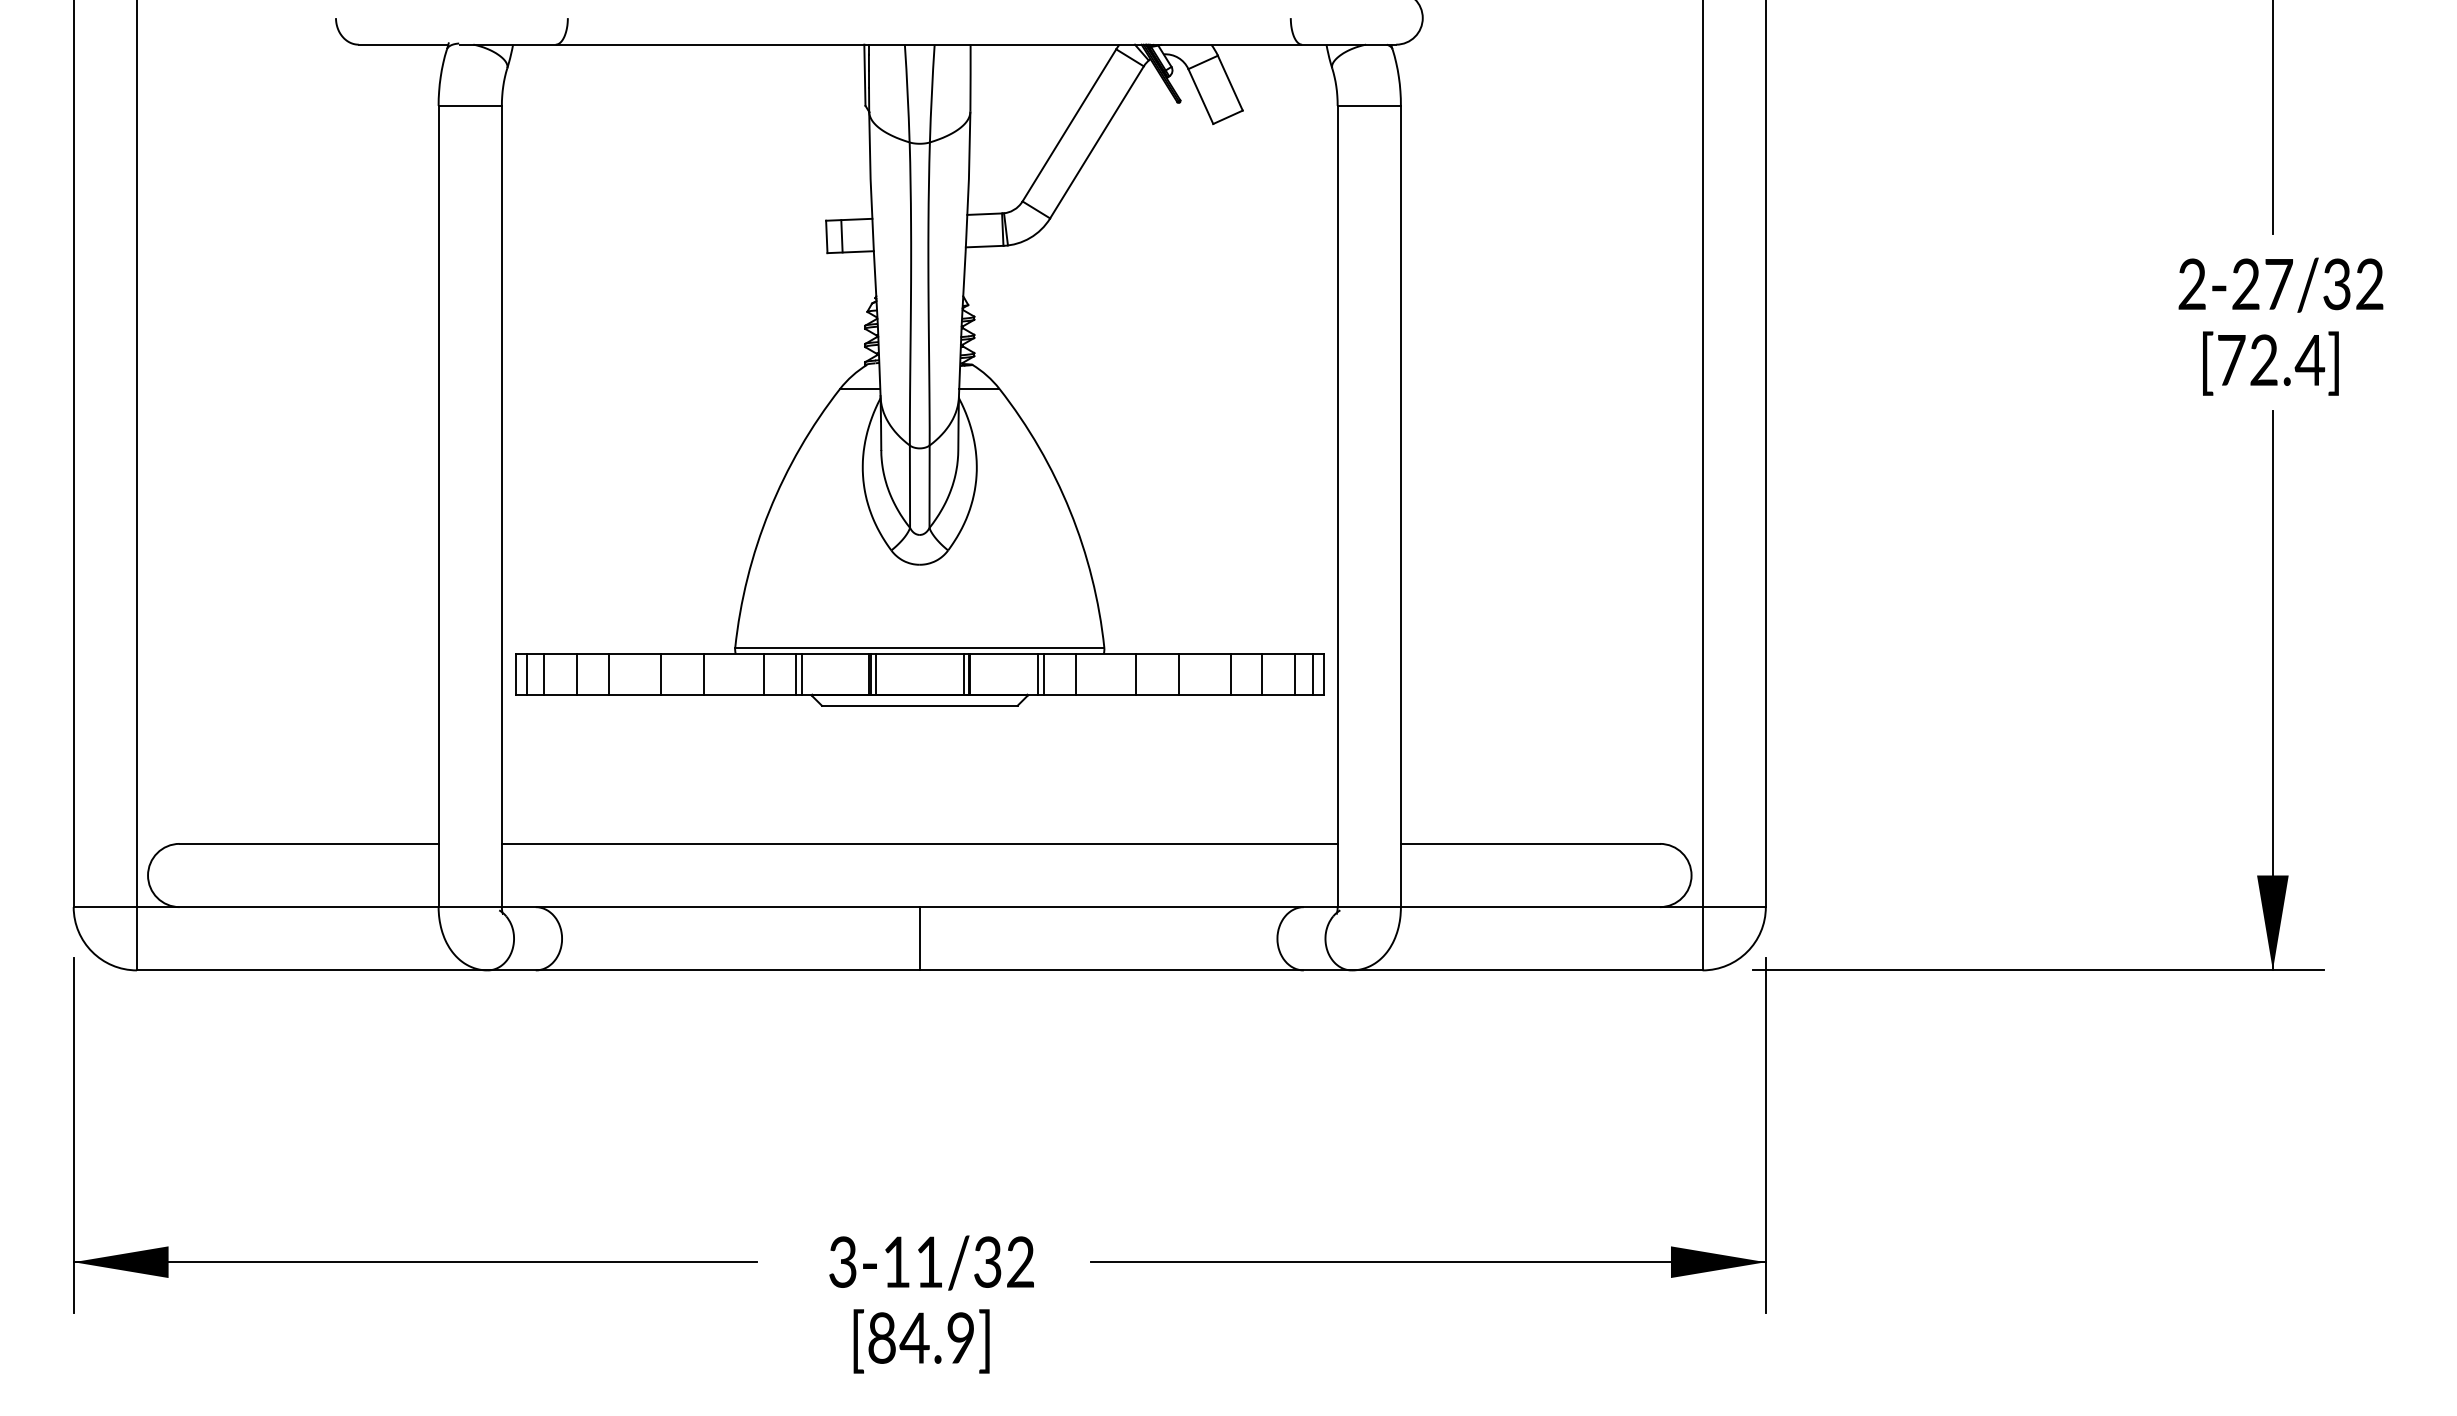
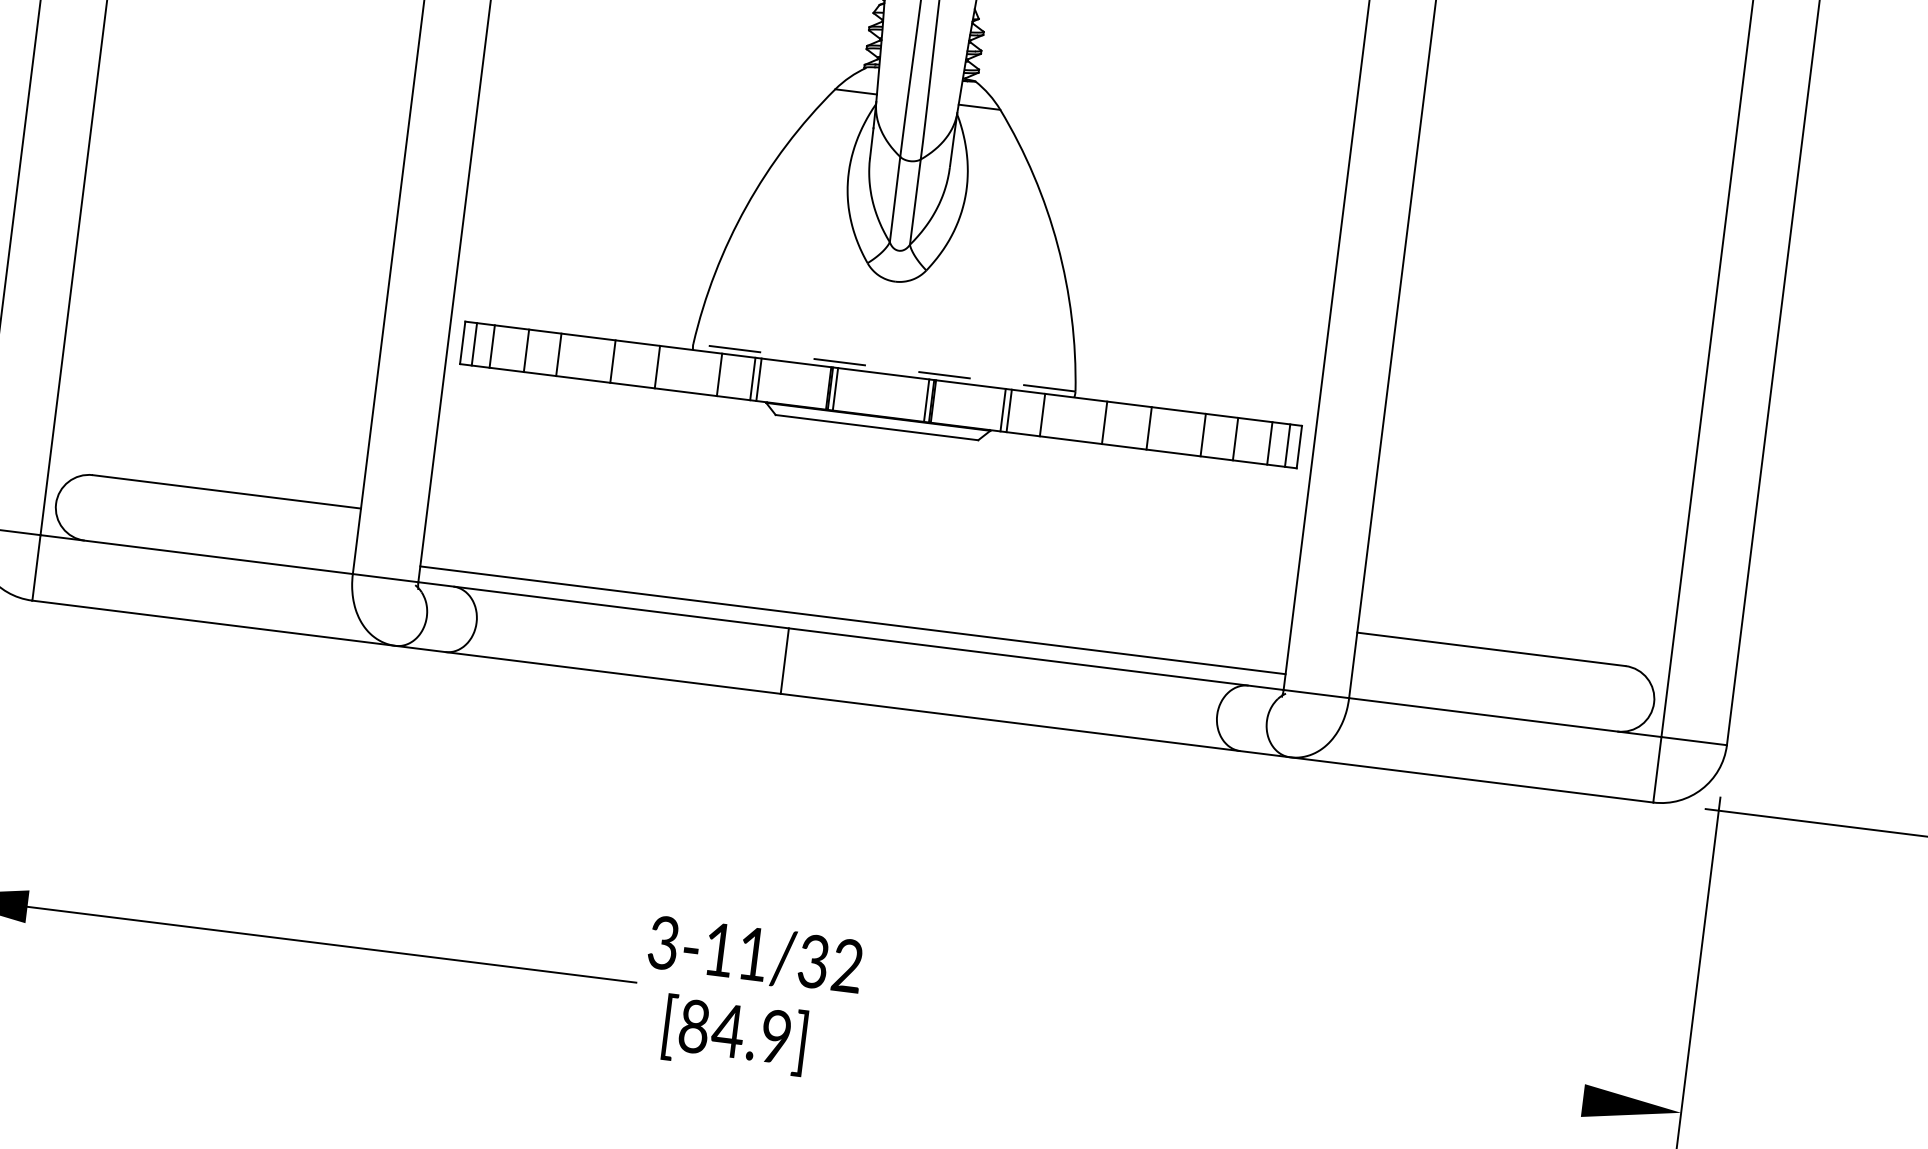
line: (919, 647) -> (884, 367), solid -> dashed
line: (919, 843) -> (852, 619), moved
line: (919, 938) -> (784, 660), moved
line: (1427, 1262) -> (1330, 1069), removed
text: (931, 1304) -> (749, 998), moved

